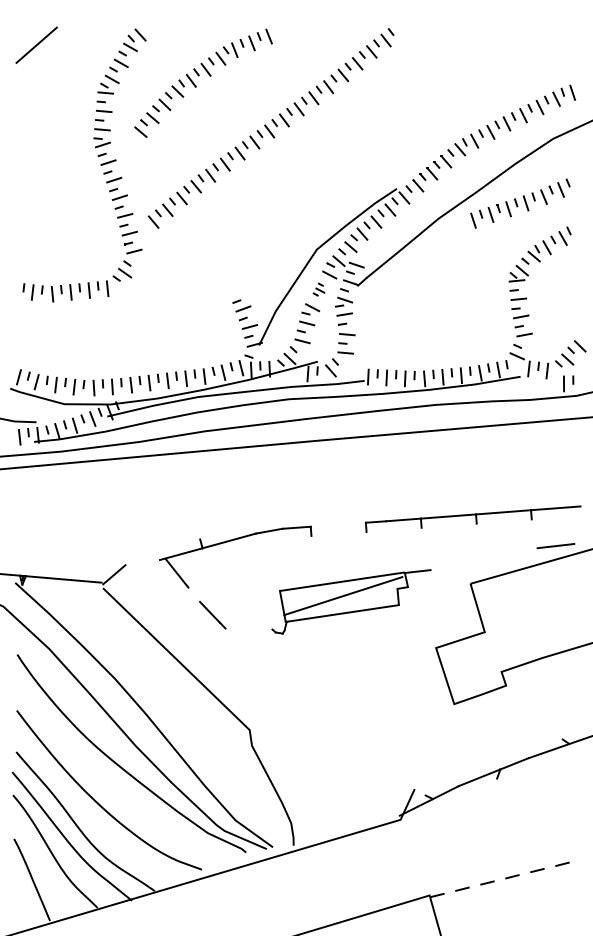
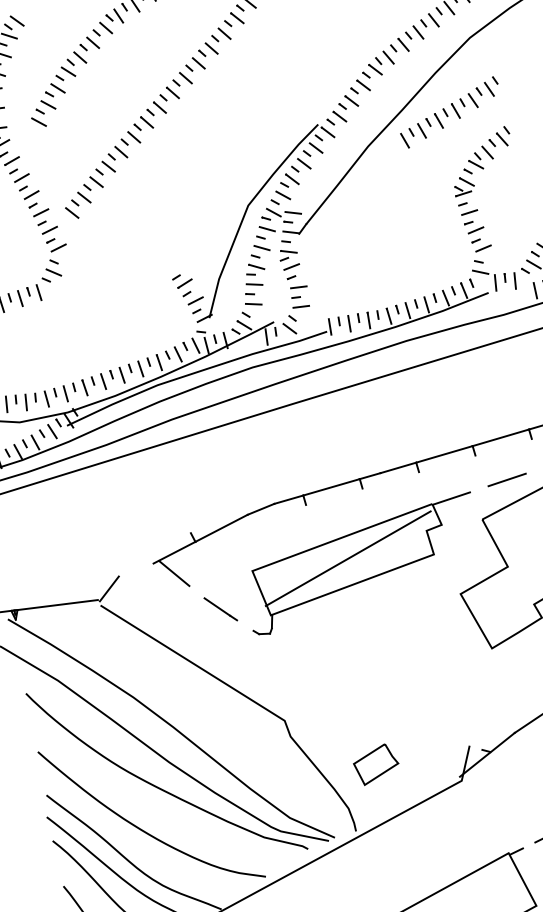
part: (318, 289) -> (258, 246), size x1.67
line: (337, 524) -> (330, 487), added
line: (500, 552) -> (506, 480), added
part: (351, 601) -> (362, 564), size x1.43
part: (325, 787) -> (376, 763), added

